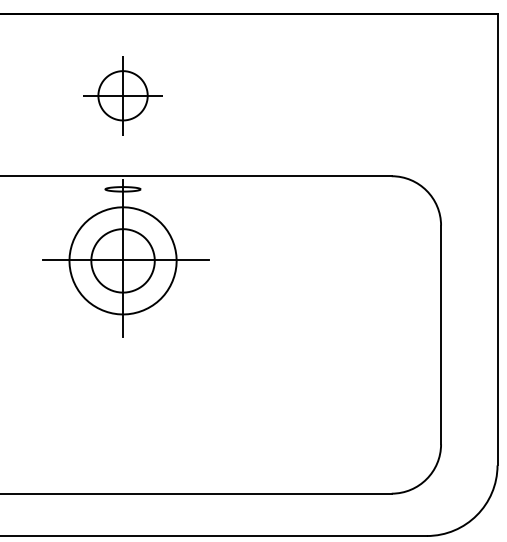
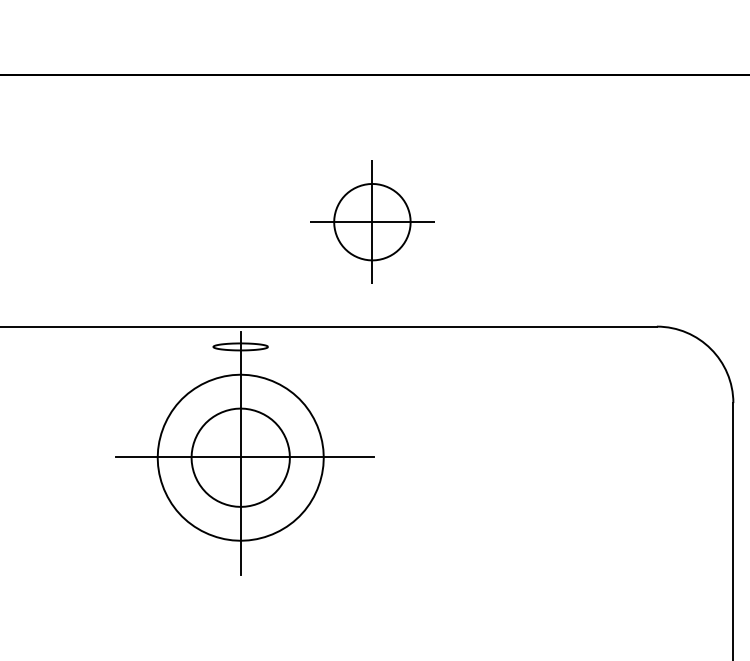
part: (122, 95) -> (371, 221), moved

